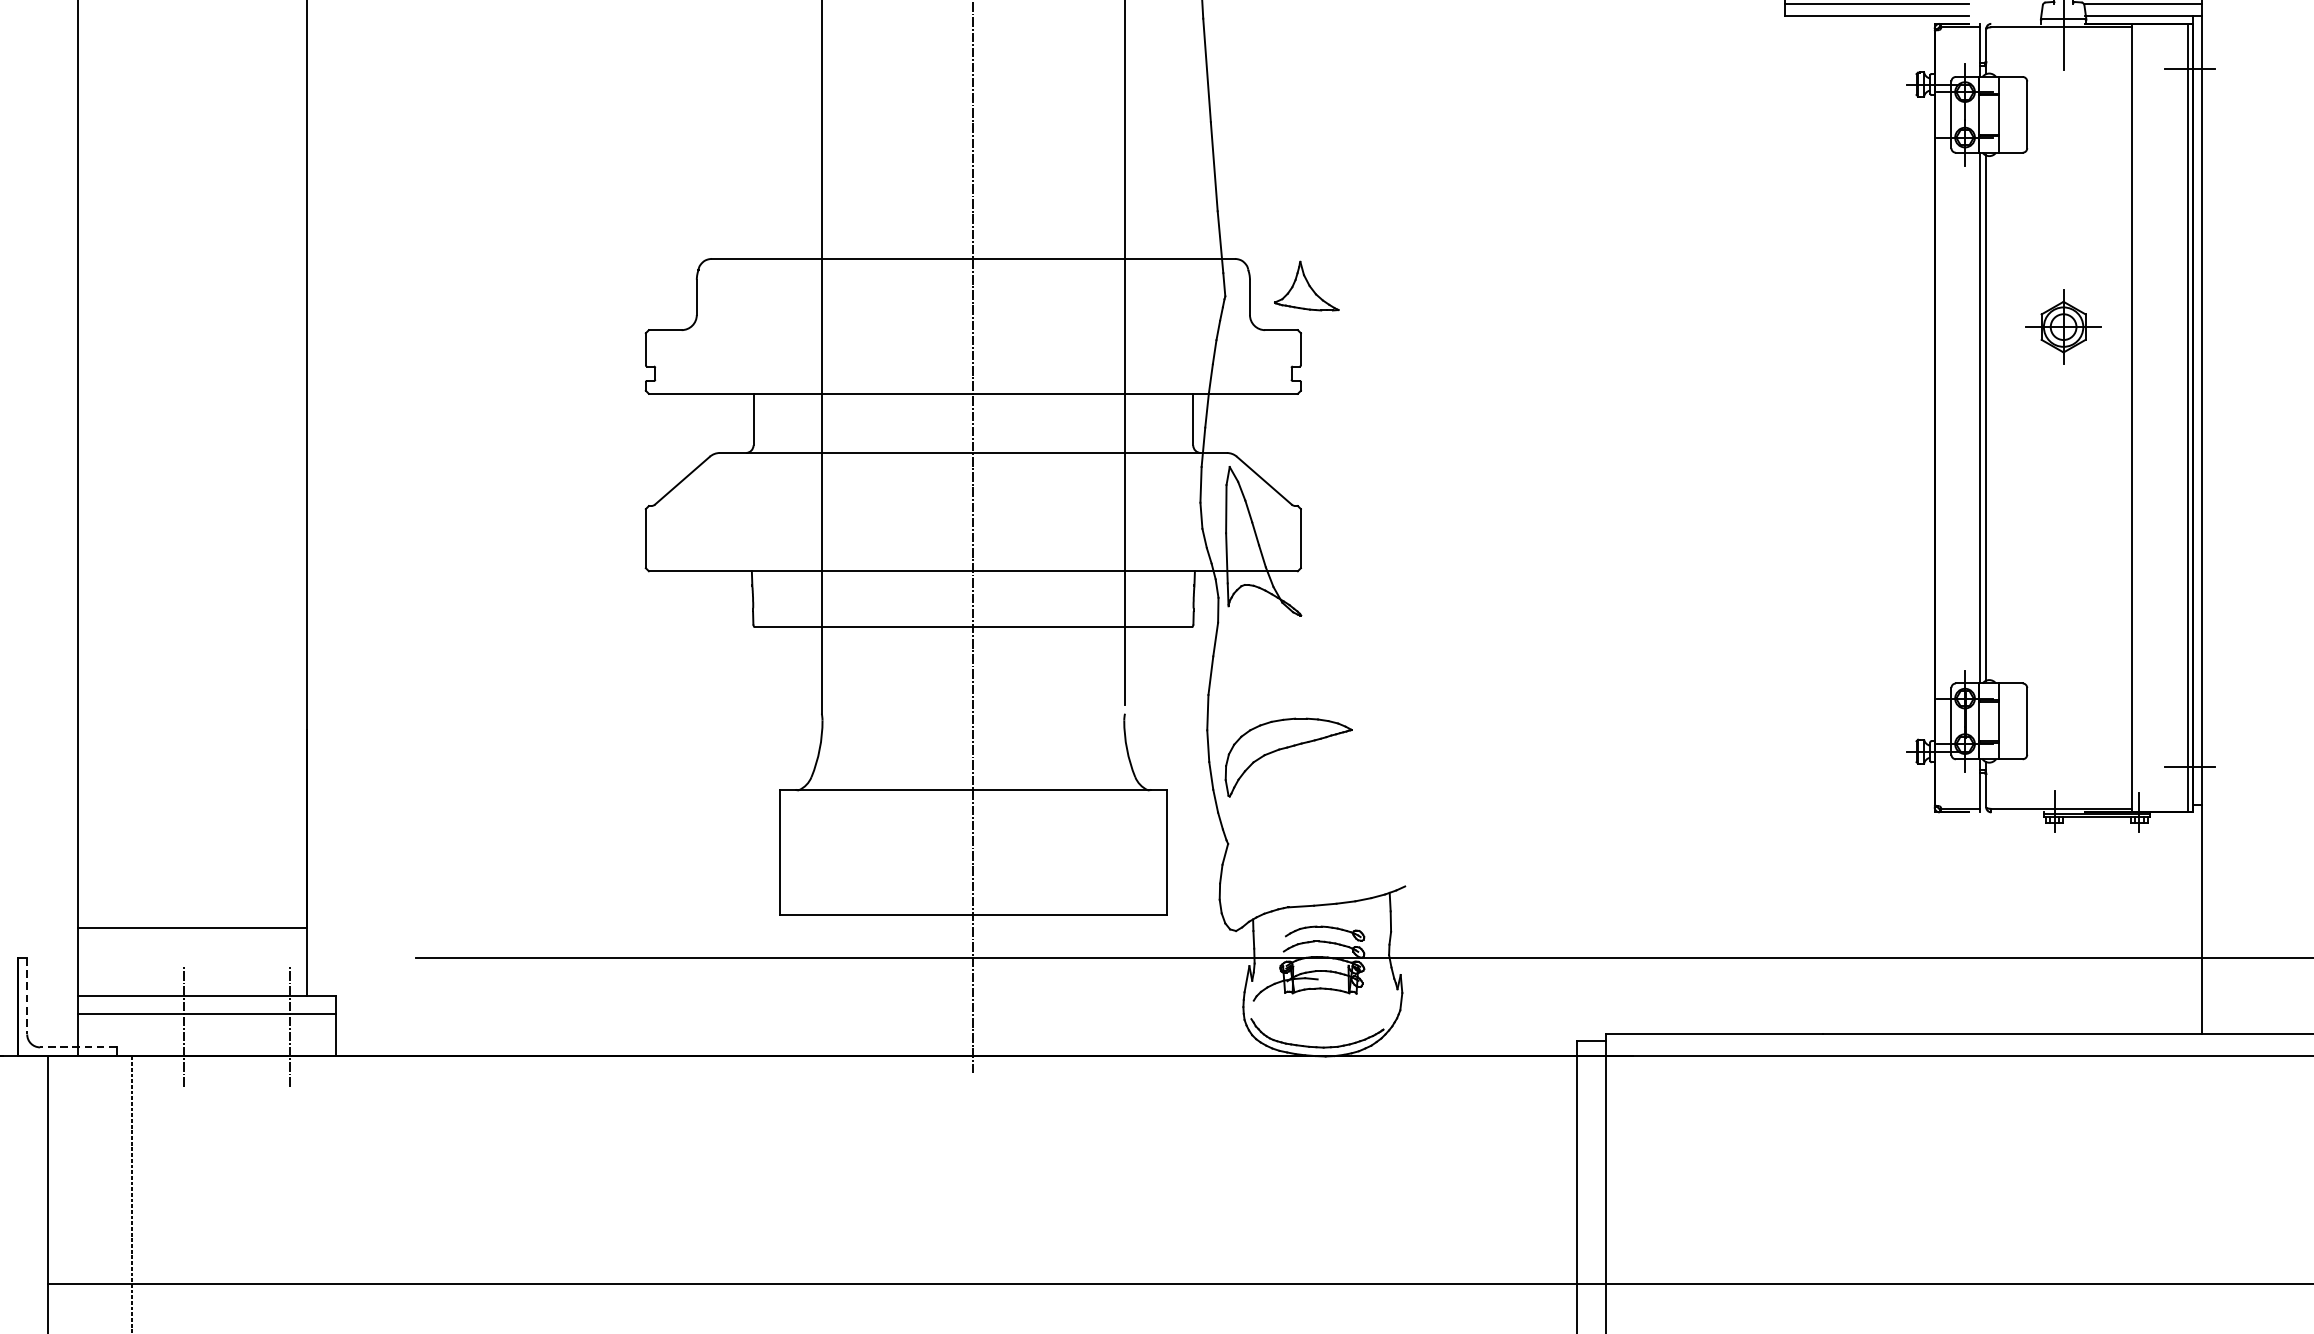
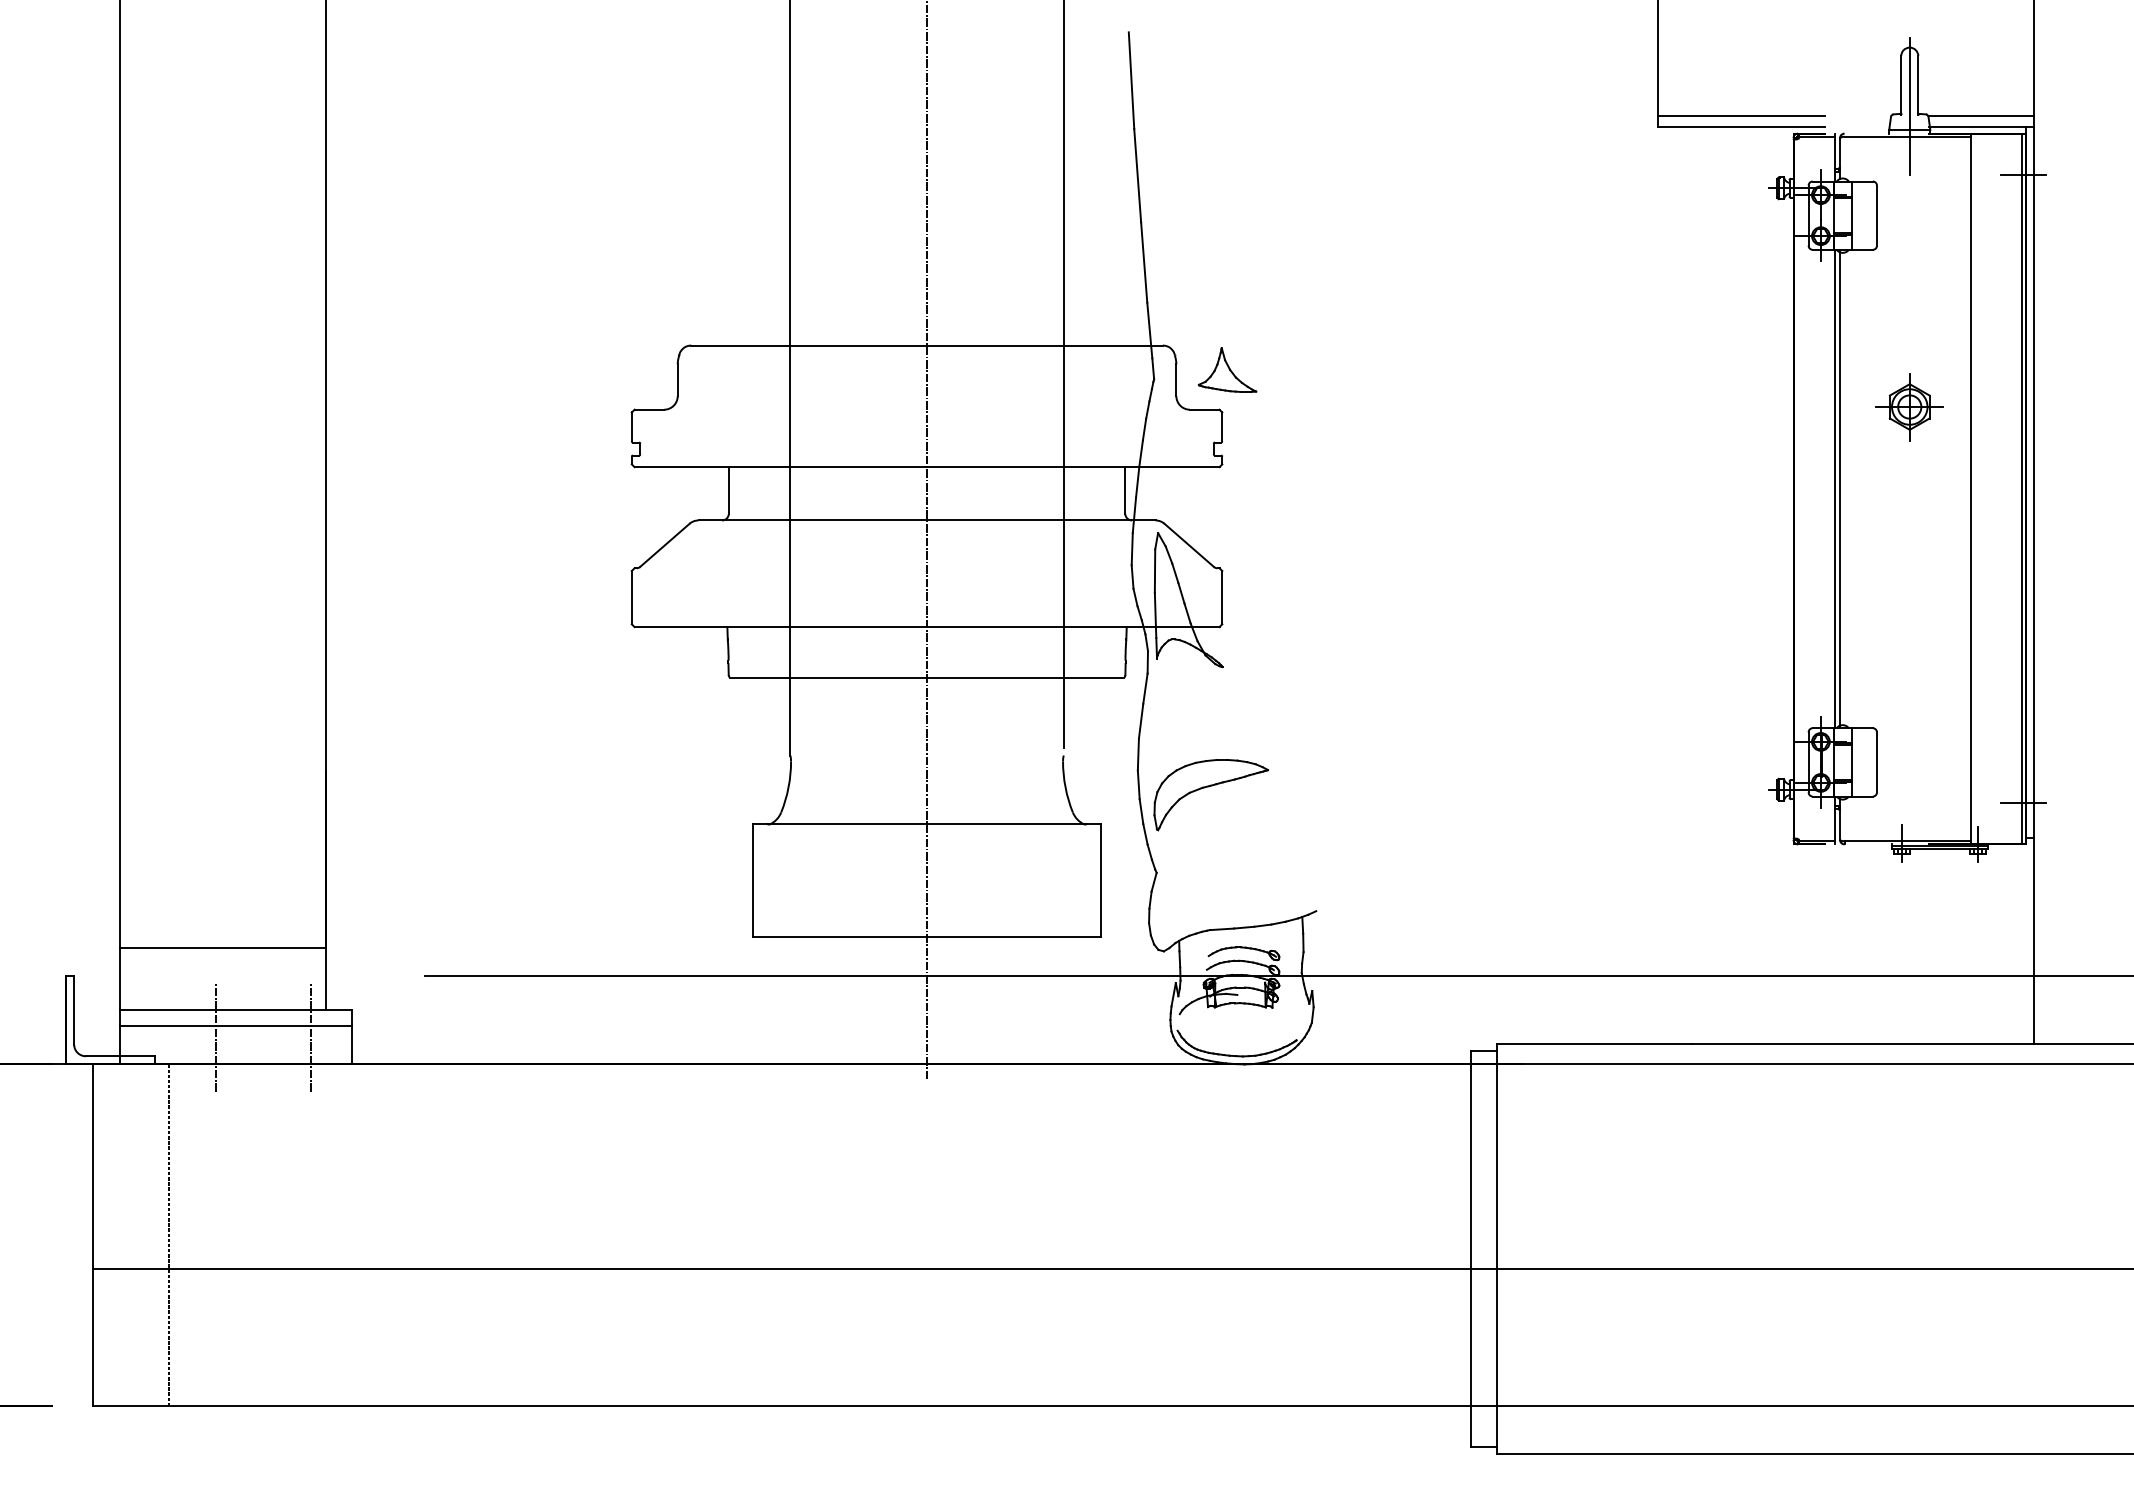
line: (27, 996) -> (74, 1010), dashed -> solid
line: (78, 1047) -> (120, 1056), dashed -> solid

